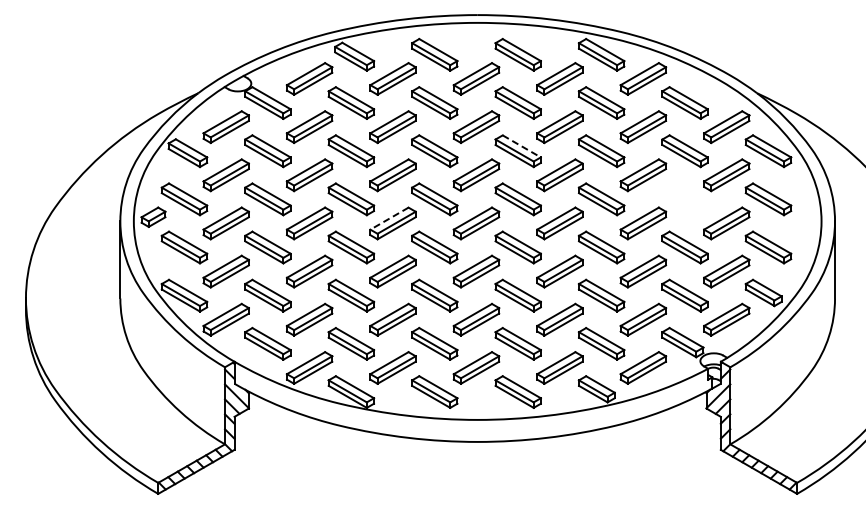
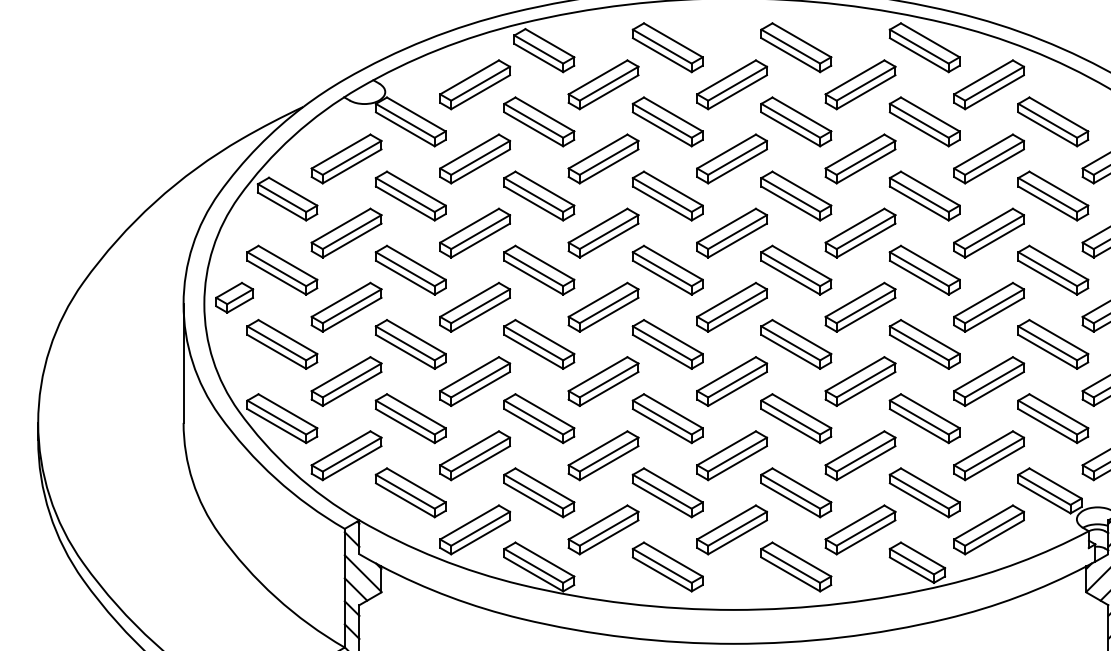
line: (522, 146) -> (802, 188), dashed -> solid
part: (684, 199) -> (1052, 270), added
line: (389, 218) -> (598, 299), dashed -> solid

